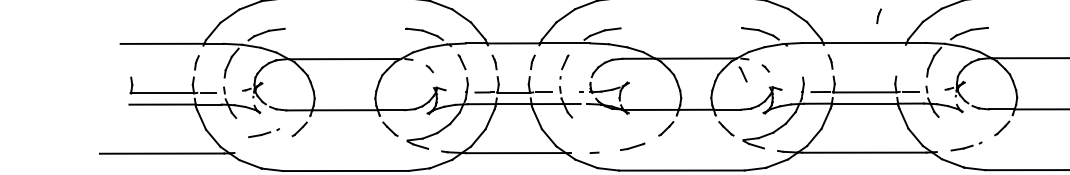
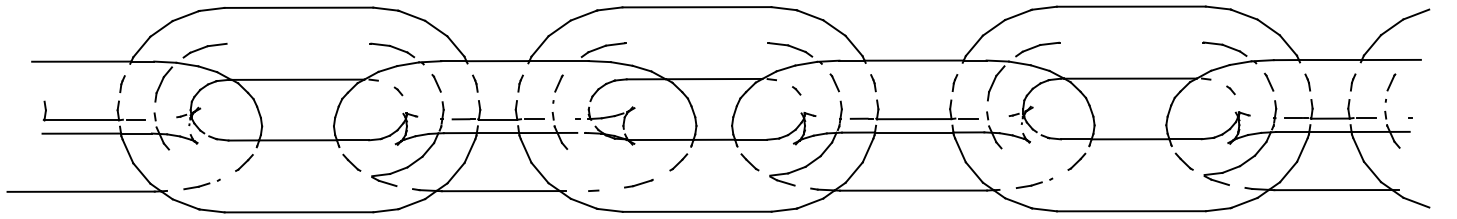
line: (878, 15) -> (954, 82), moved
line: (742, 74) -> (834, 82), moved
part: (263, 133) -> (201, 184), moved

